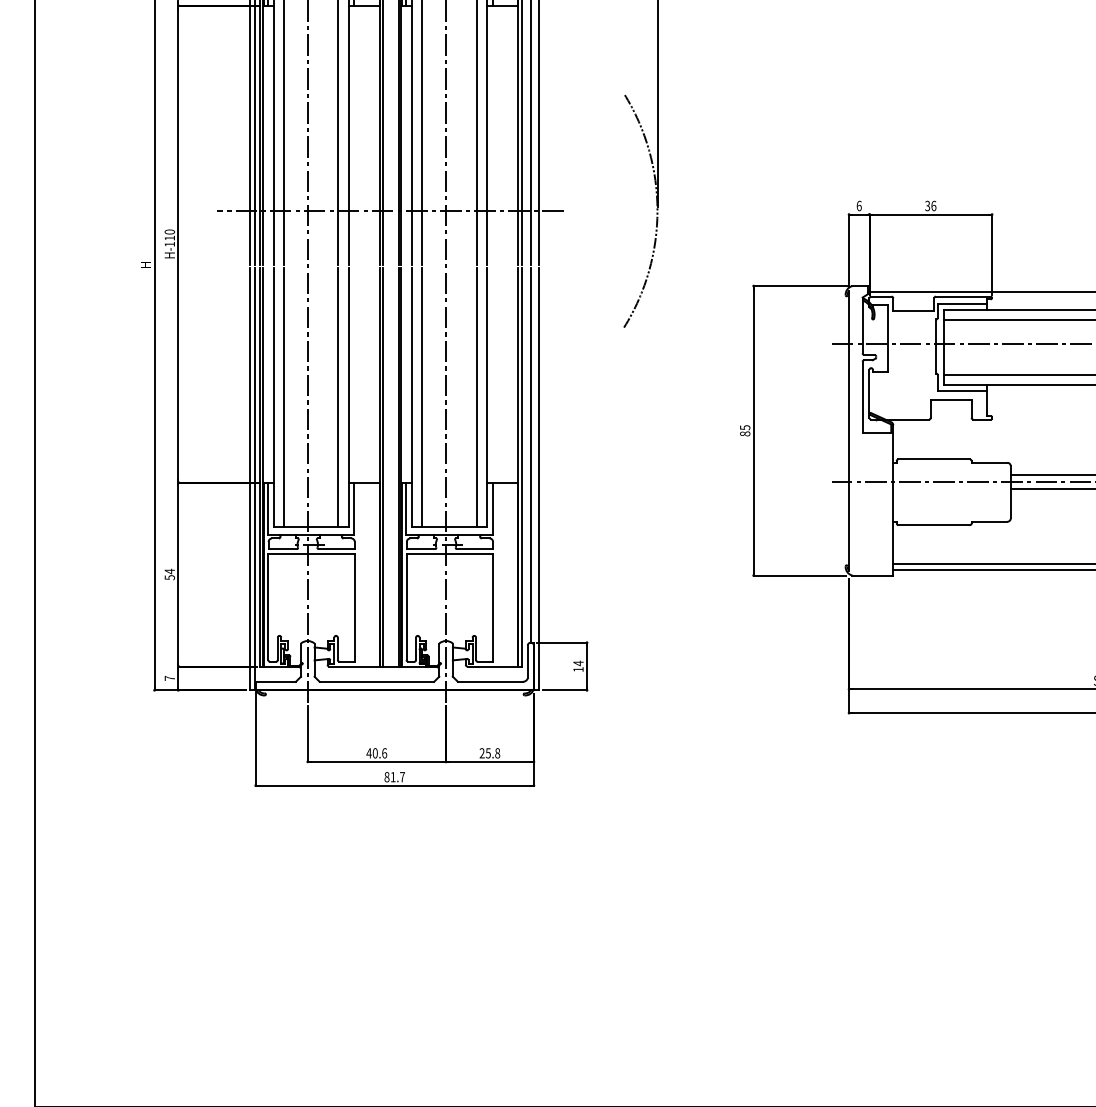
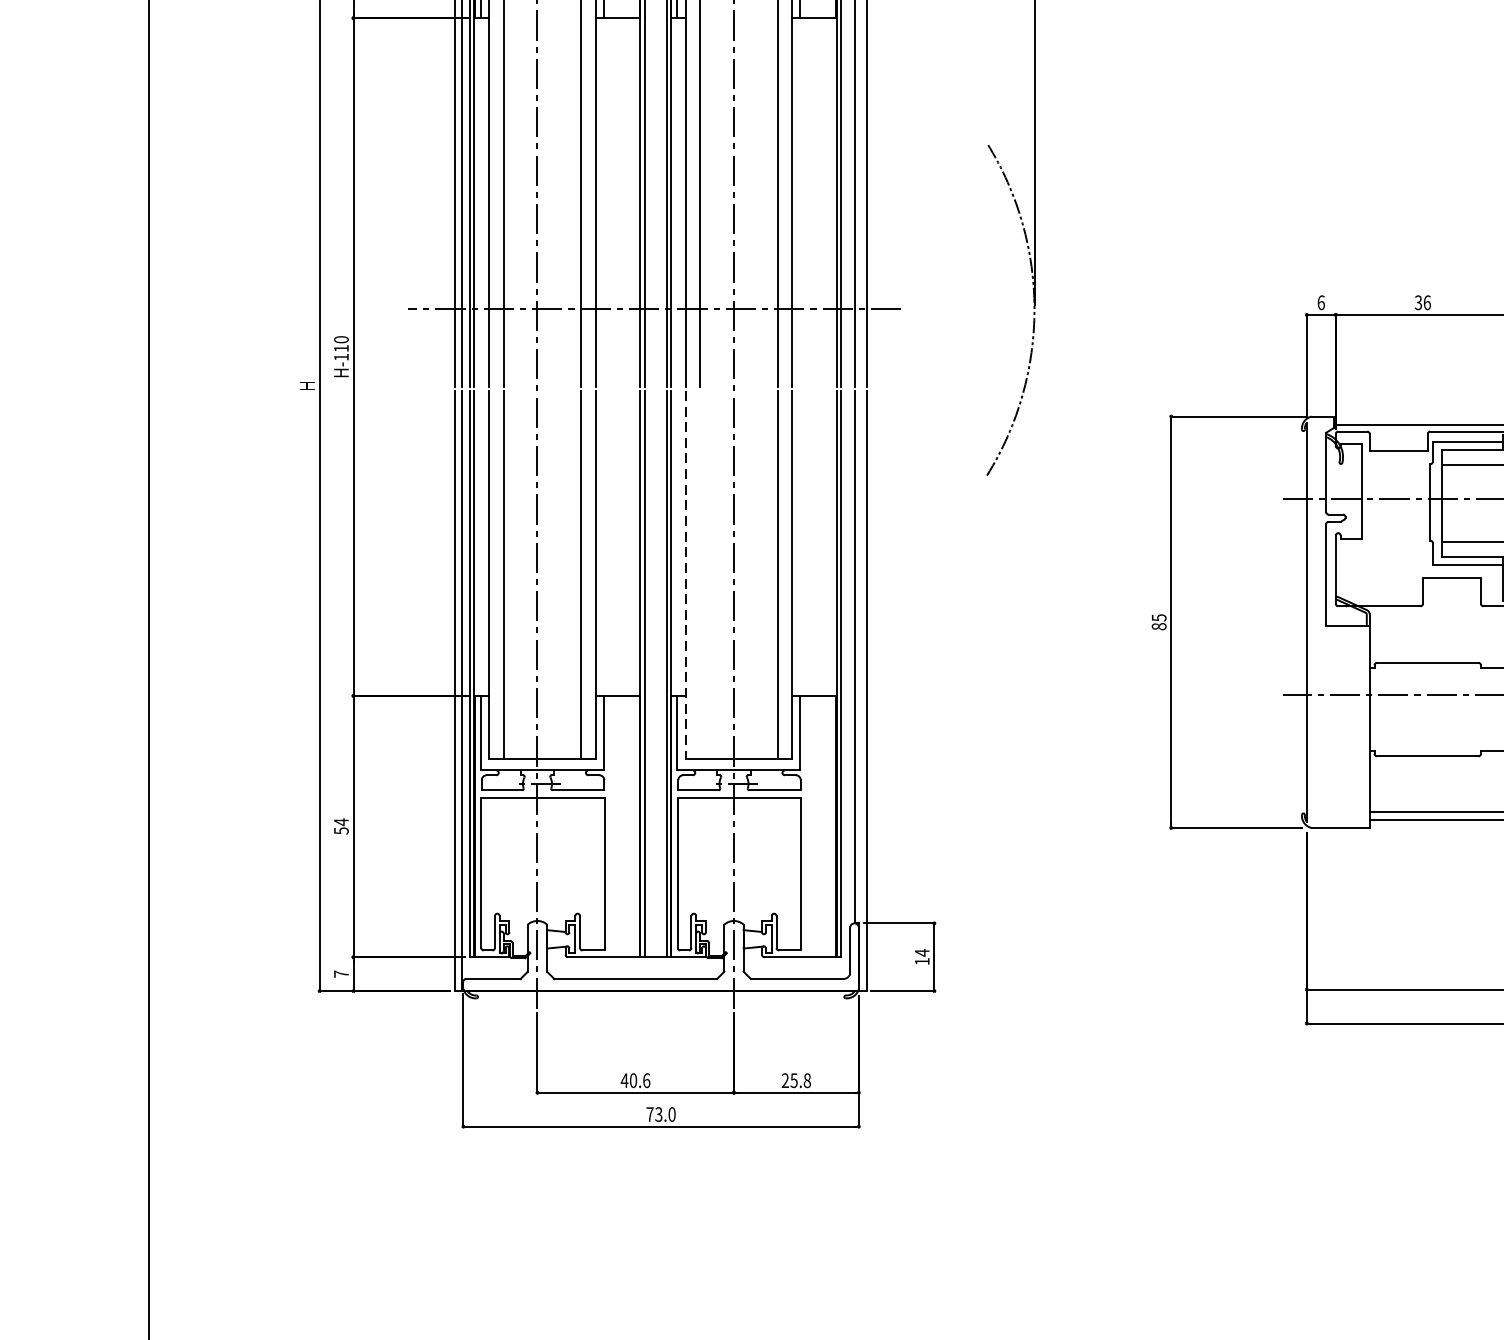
line: (412, 397) -> (686, 574), solid -> dashed
line: (422, 397) -> (700, 574), removed
text: (394, 777) -> (660, 1114), 81.7 -> 73.0

